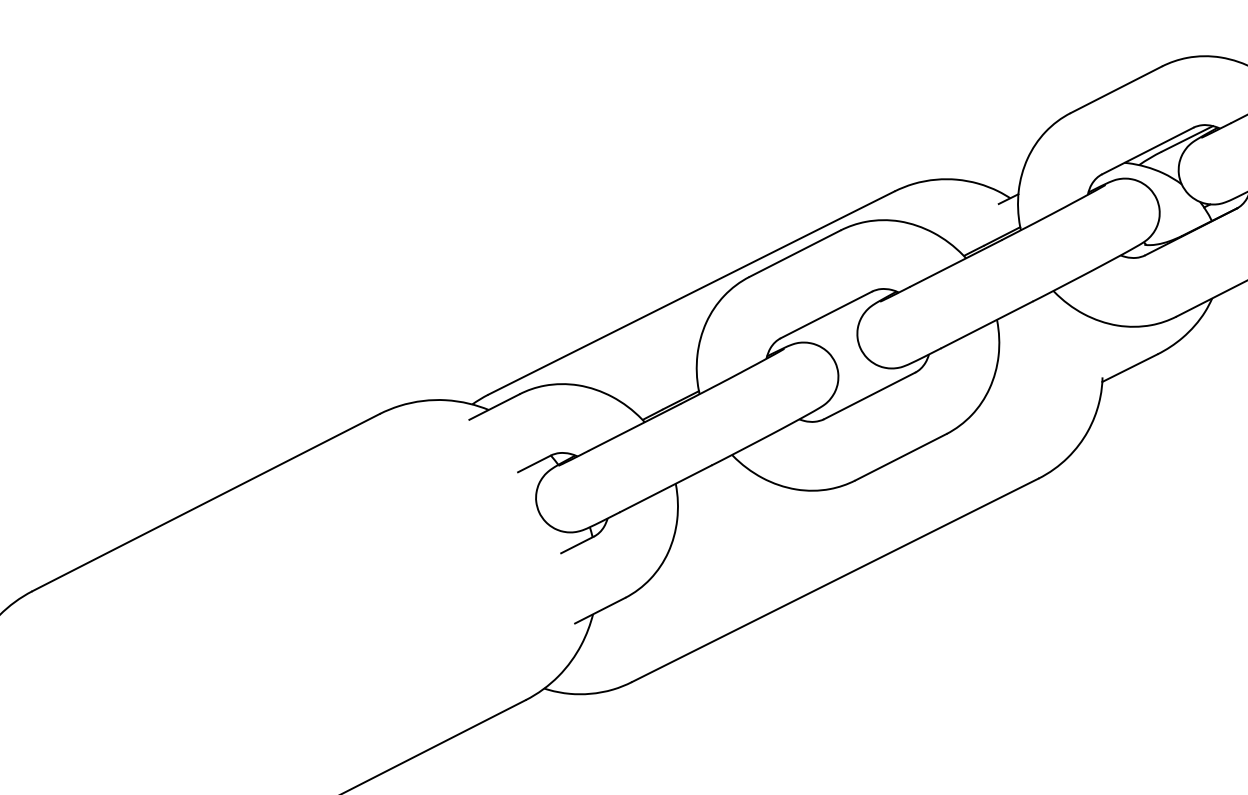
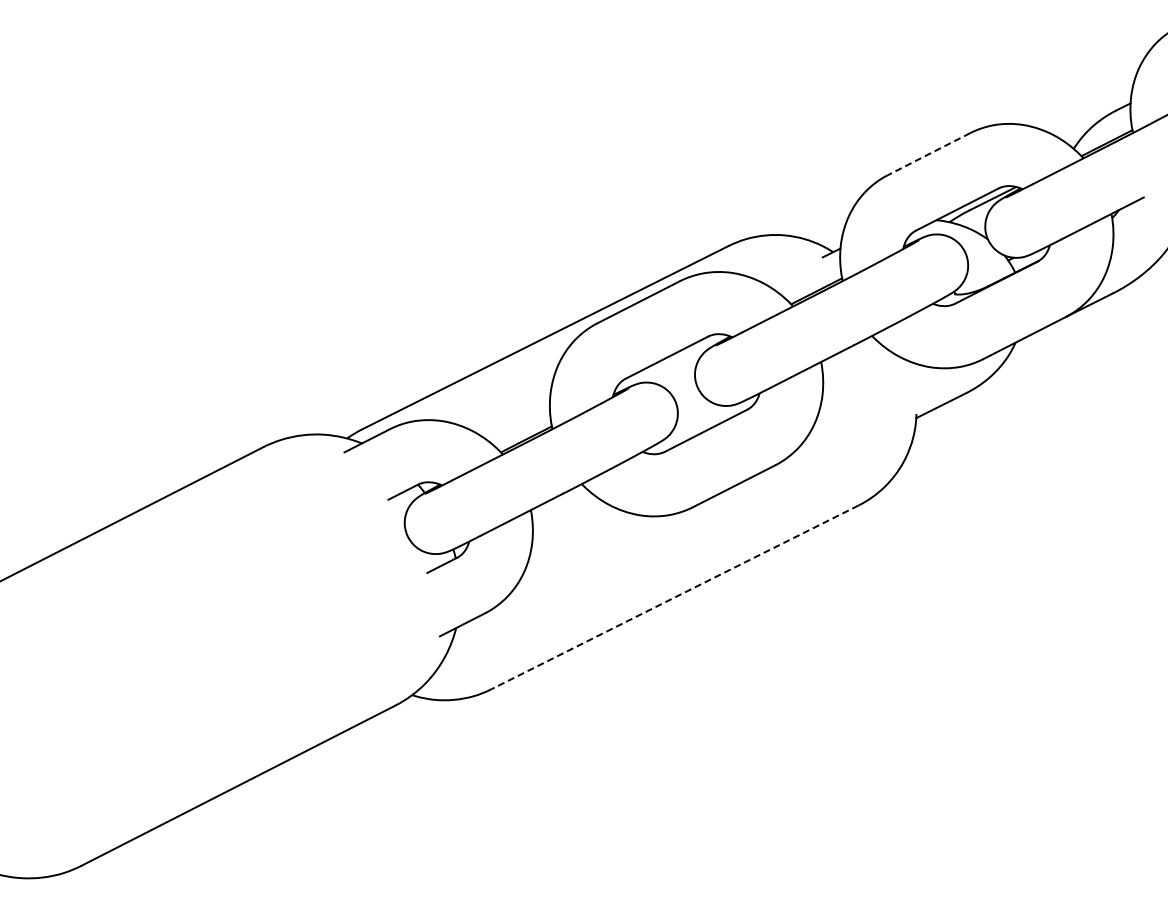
line: (1115, 90) -> (928, 154), solid -> dashed
line: (834, 580) -> (674, 597), solid -> dashed

